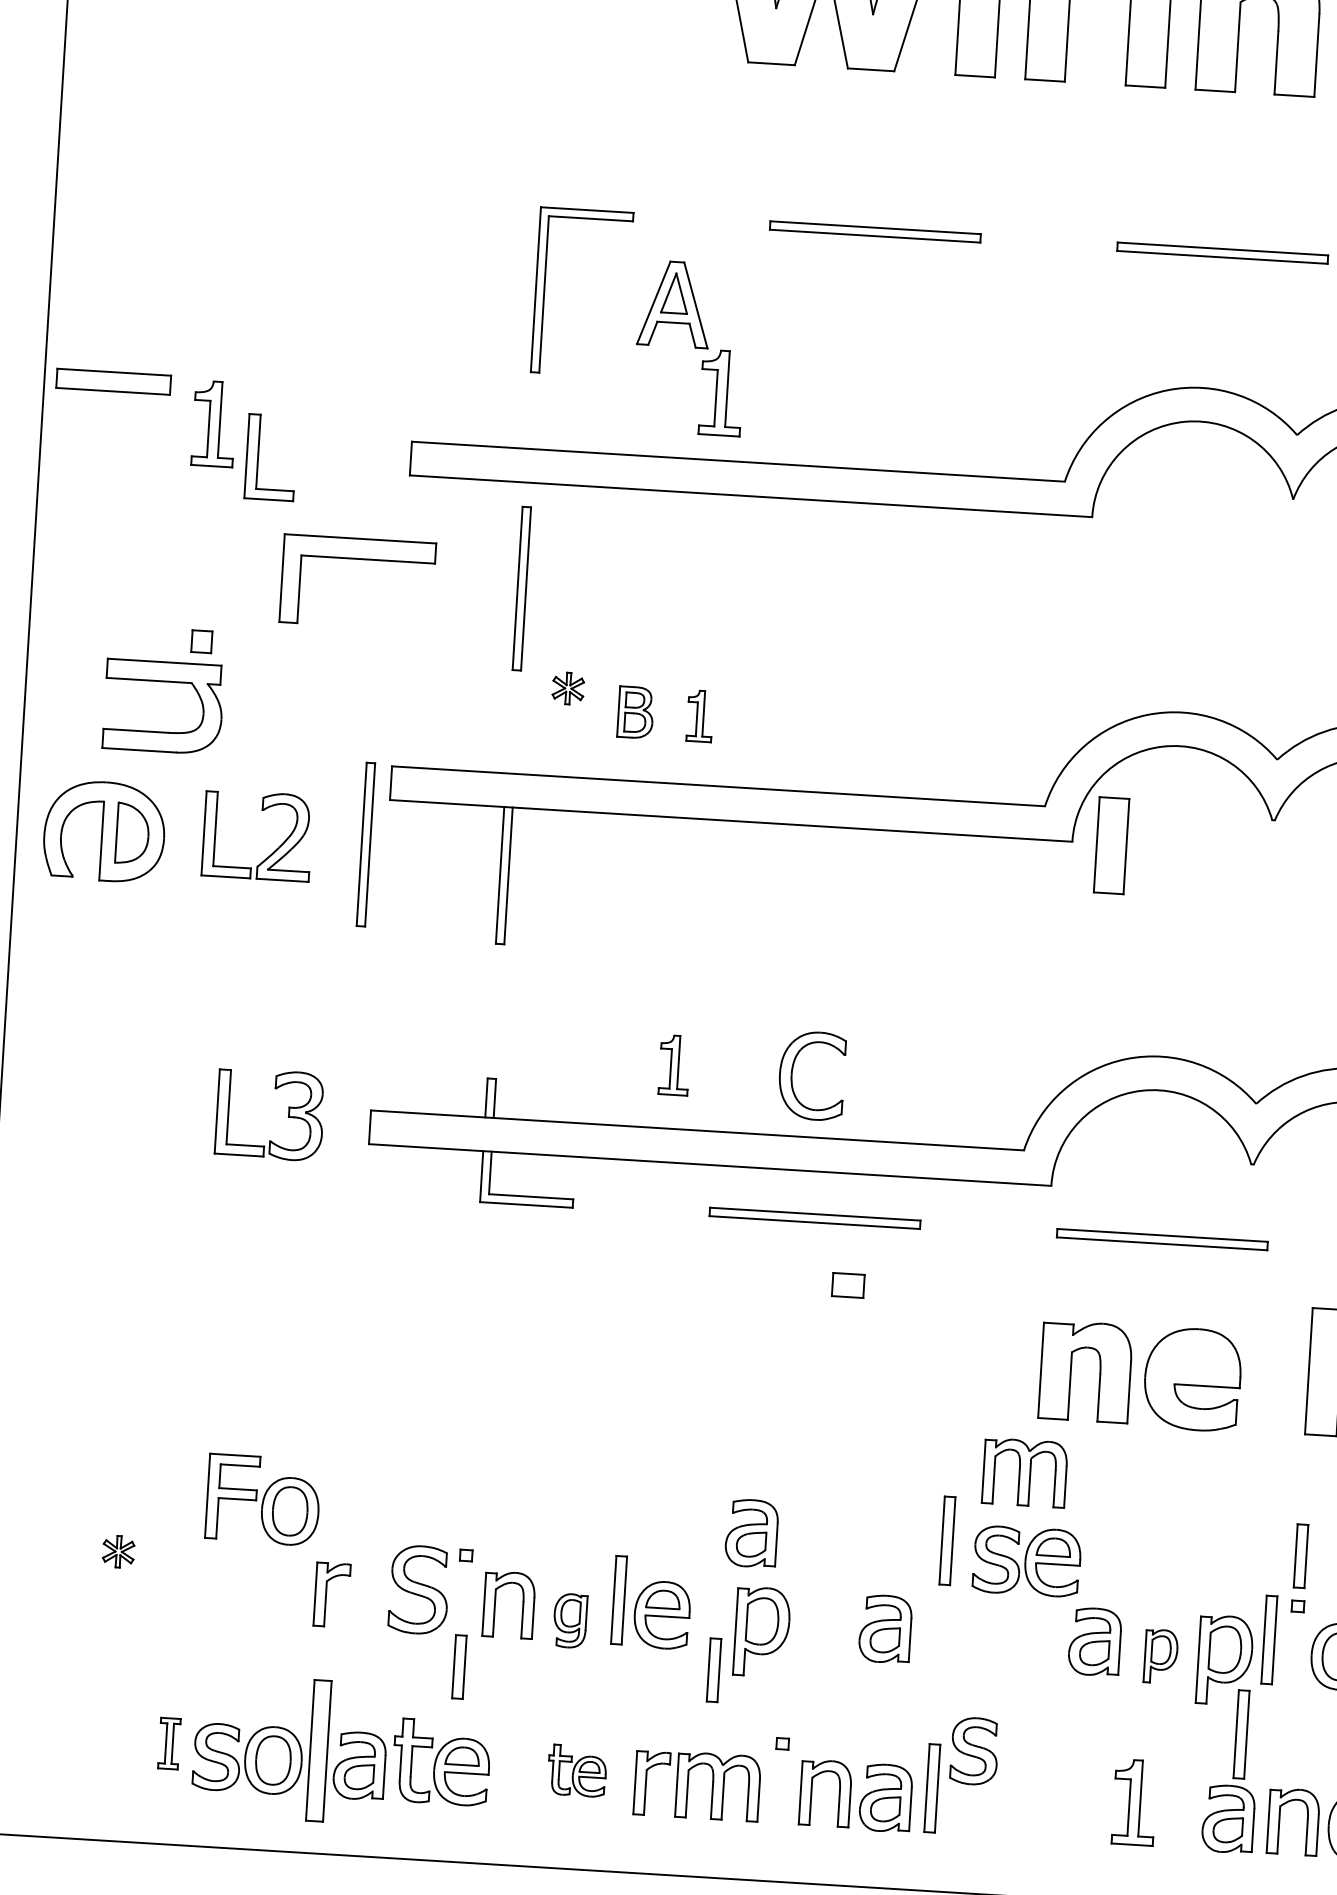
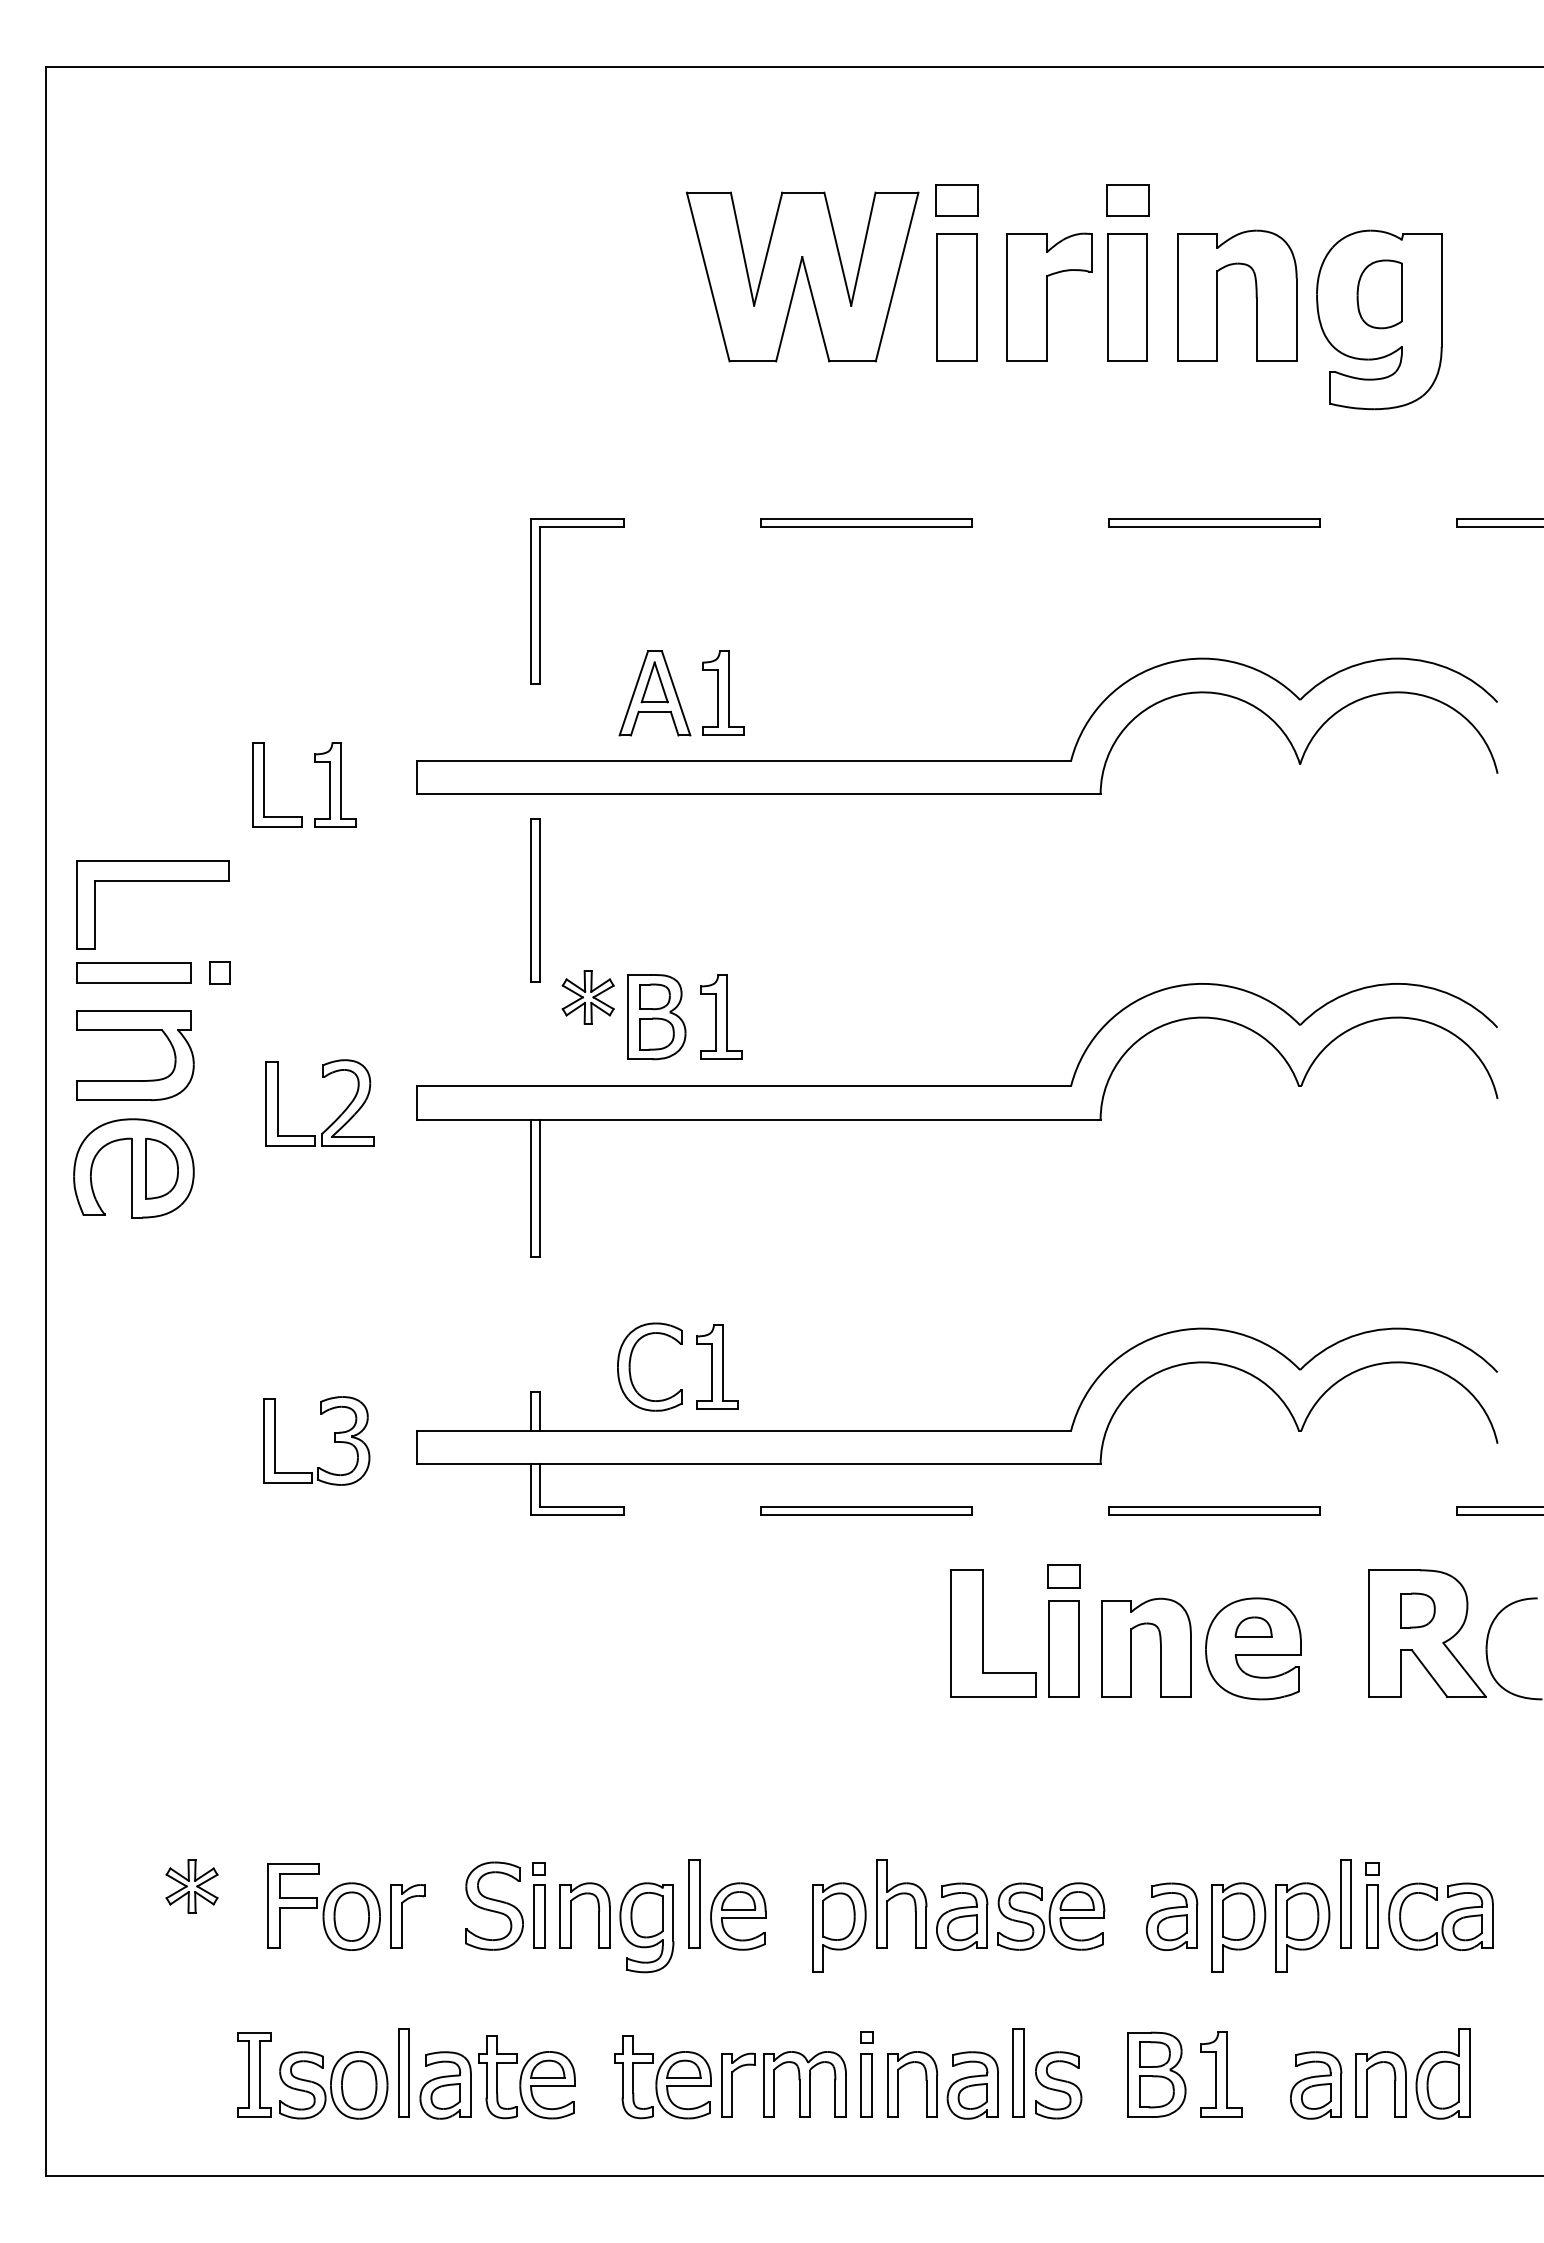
part: (674, 304) -> (654, 693), moved
part: (113, 381) -> (133, 972), moved
part: (214, 423) -> (335, 784), moved
part: (359, 559) -> (152, 881), moved
part: (165, 682) -> (135, 1030), moved
part: (567, 688) -> (587, 997), size x1.67
part: (635, 712) -> (656, 1017), size x1.67
part: (700, 715) -> (721, 1016), size x1.67
part: (365, 844) -> (395, 1165), removed
part: (1111, 845) -> (1063, 1648), moved
part: (273, 851) -> (336, 1118), moved
part: (674, 1064) -> (717, 1366), size x1.43
part: (792, 1074) -> (630, 1366), moved
part: (847, 1285) -> (1063, 1576), moved
part: (924, 1347) -> (983, 1633), added
part: (1194, 1357) -> (1253, 1626), added
part: (1024, 1472) -> (1091, 1752), removed
part: (262, 1499) -> (323, 1906), moved
part: (751, 1533) -> (822, 1829), removed
part: (947, 1540) -> (1018, 1824), removed
part: (118, 1551) -> (191, 1886), size x1.67
part: (1301, 1556) -> (1372, 1916), moved
part: (1027, 1561) -> (1051, 1916), moved
part: (823, 1603) -> (898, 1895), added
part: (569, 1620) -> (646, 1927), size x1.67
part: (1160, 1656) -> (1238, 1927), size x1.67
part: (459, 1666) -> (539, 1916), moved
part: (714, 1670) -> (866, 2085), moved
part: (1241, 1733) -> (1323, 1999), removed
part: (169, 1743) -> (254, 2074), size x1.67
part: (318, 1750) -> (403, 2072), size x0.62
part: (974, 1751) -> (1058, 2085), moved
part: (576, 1771) -> (662, 2077), size x1.67
part: (1069, 1798) -> (1156, 2074), added

